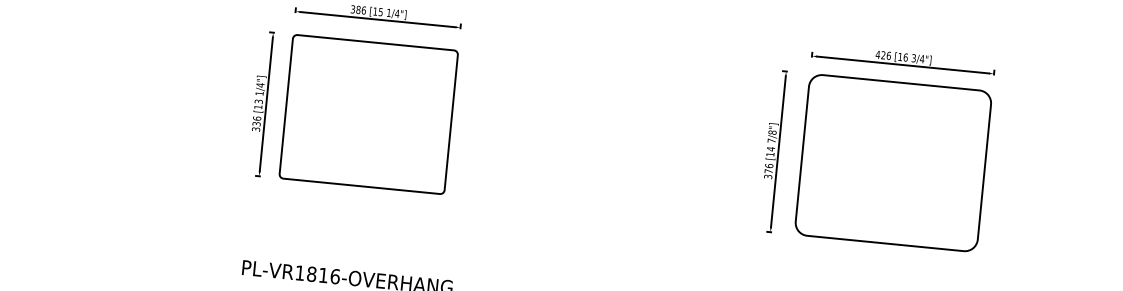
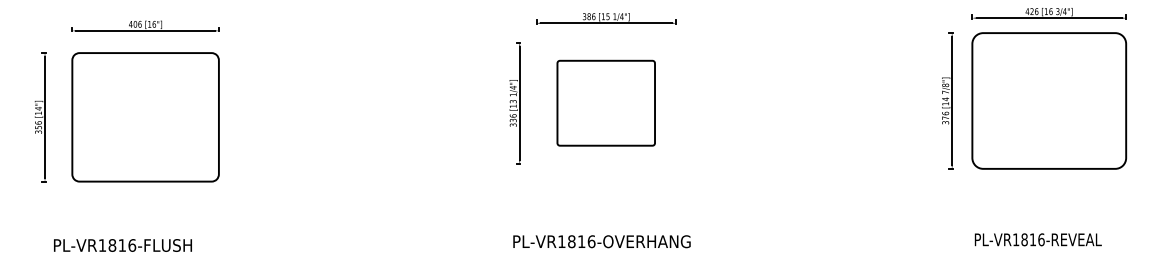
part: (367, 113) -> (605, 102), size x0.7

